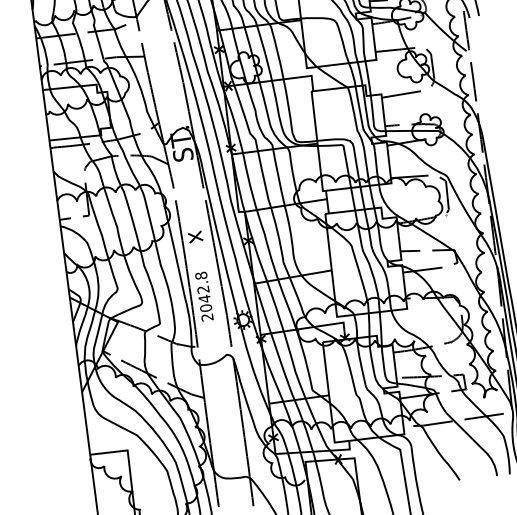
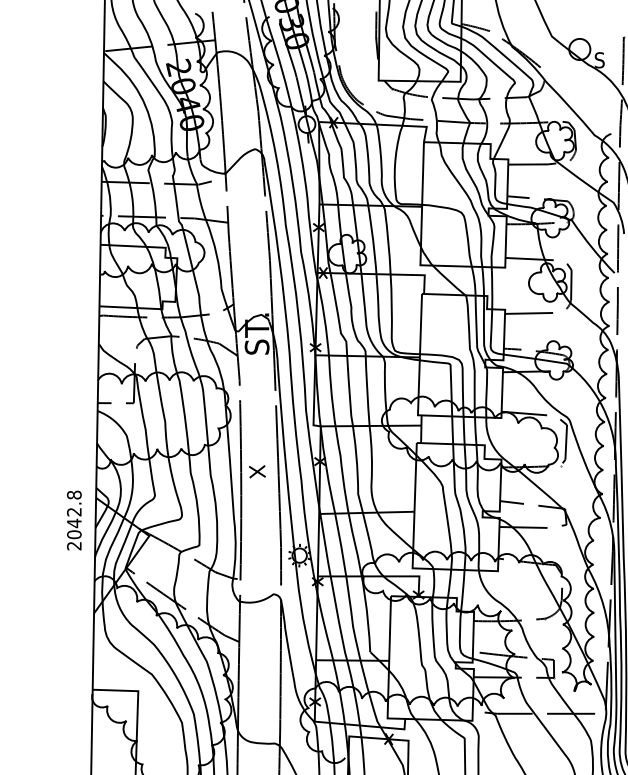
part: (195, 236) -> (257, 471), moved
text: (204, 296) -> (74, 520), moved

